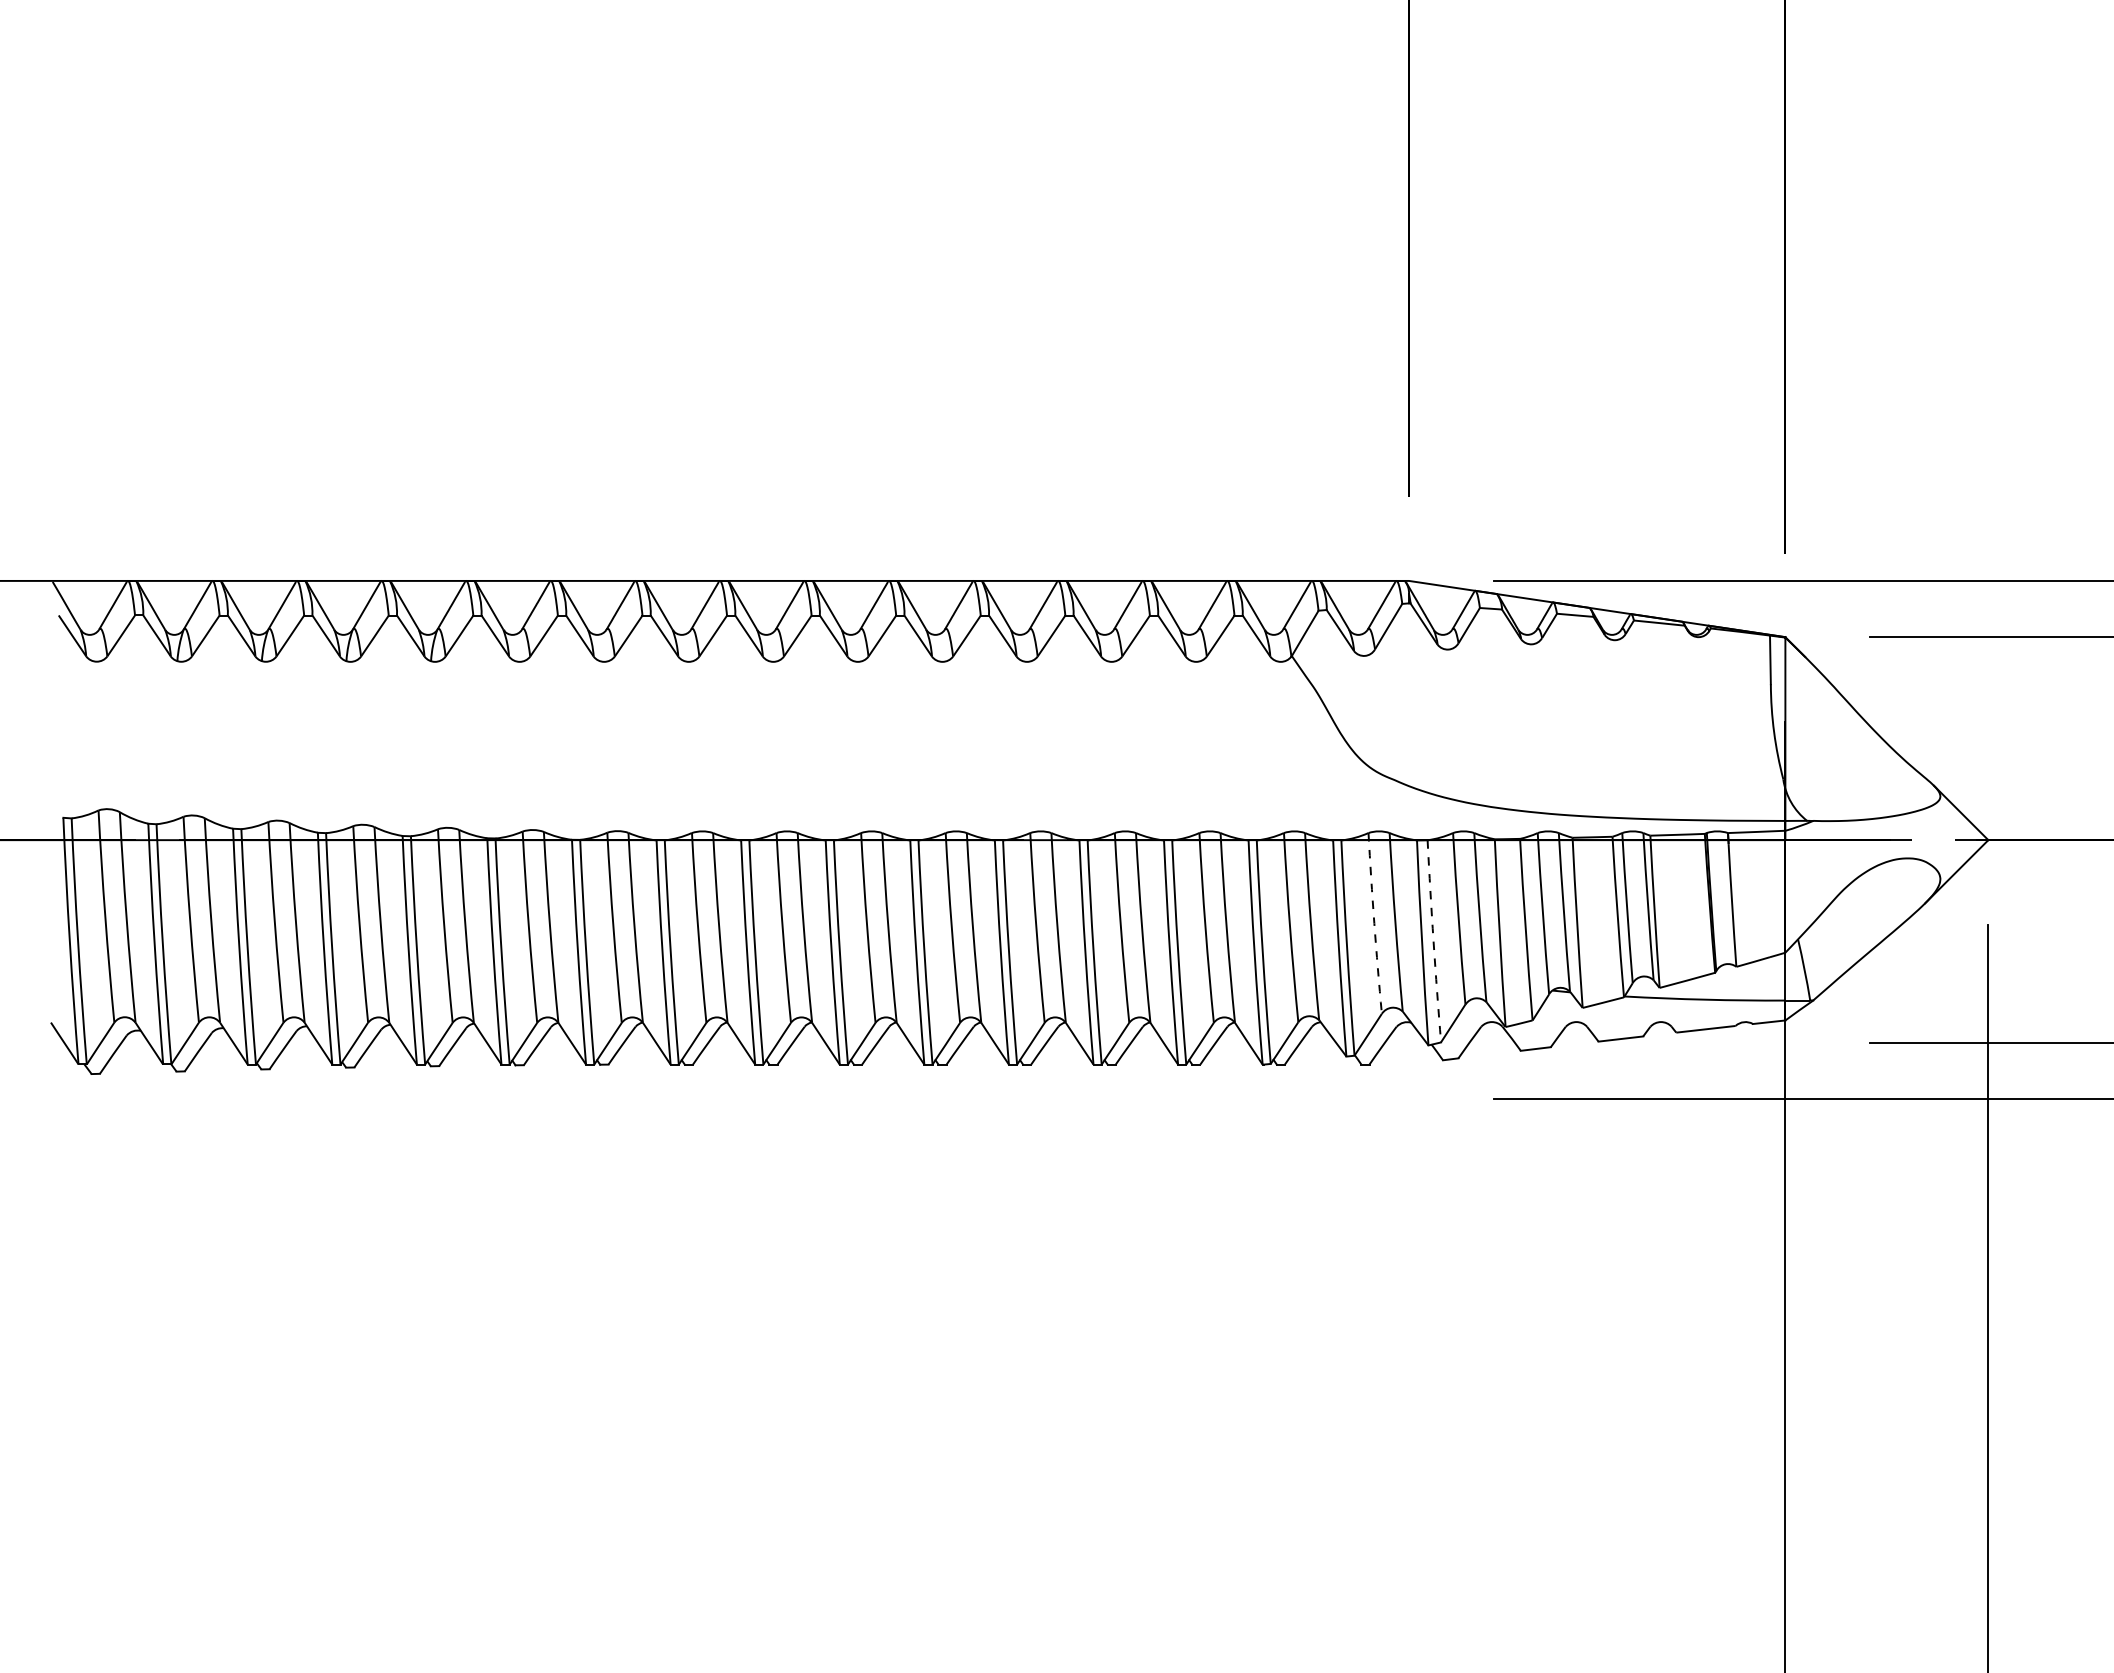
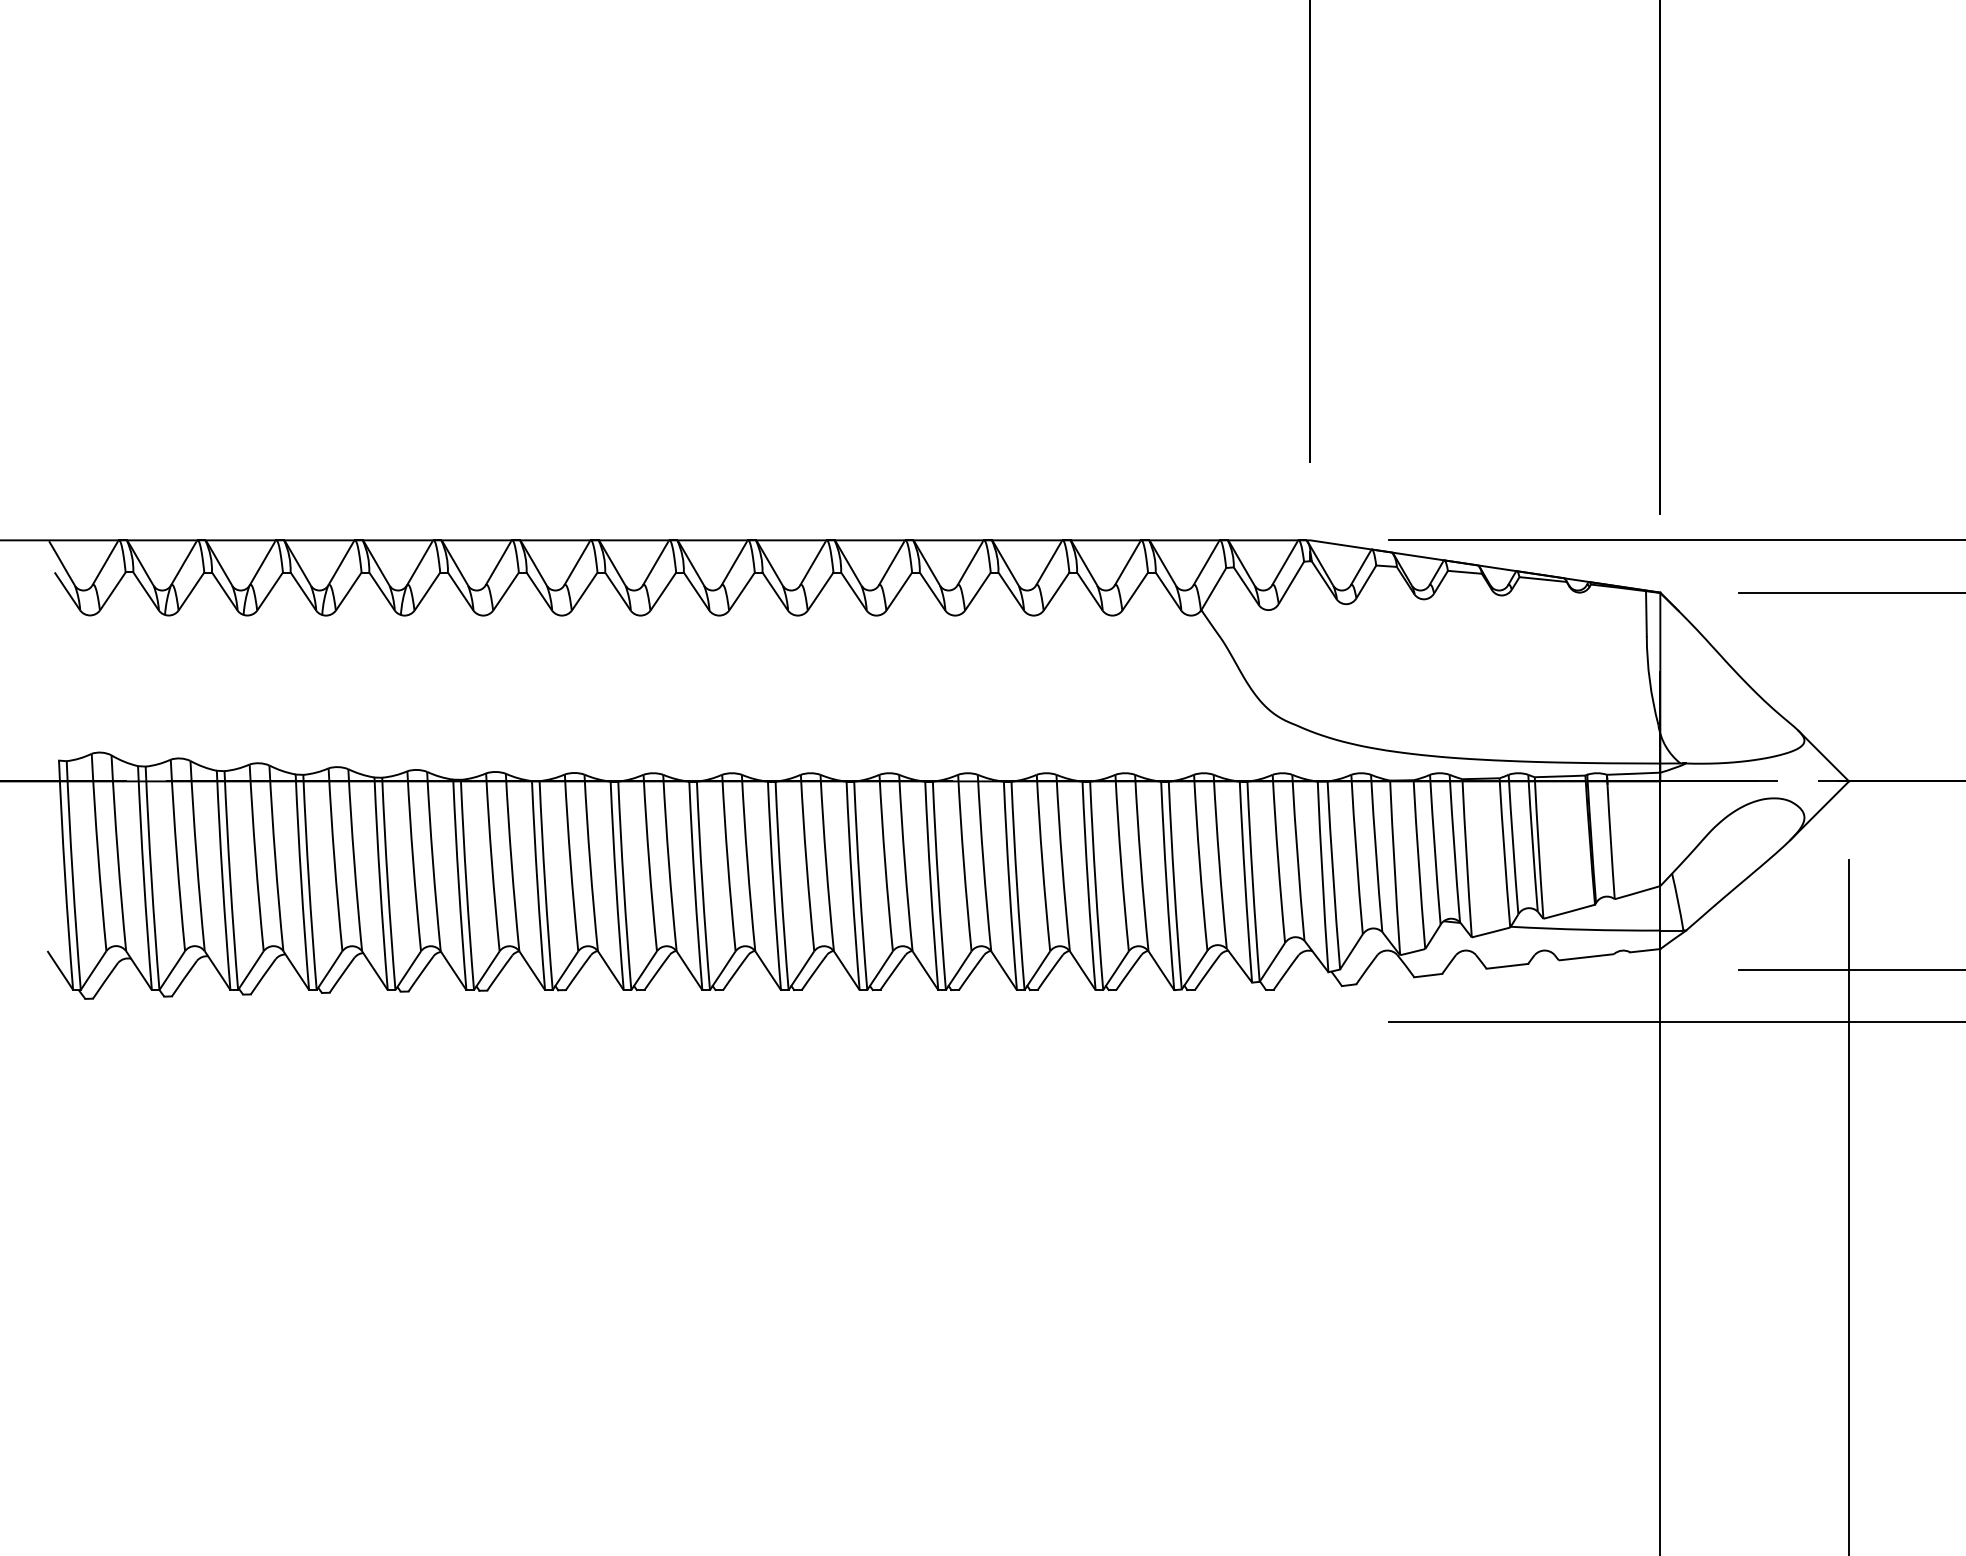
arc: (1374, 923) -> (1278, 858), dashed -> solid
arc: (1433, 941) -> (1333, 875), dashed -> solid

